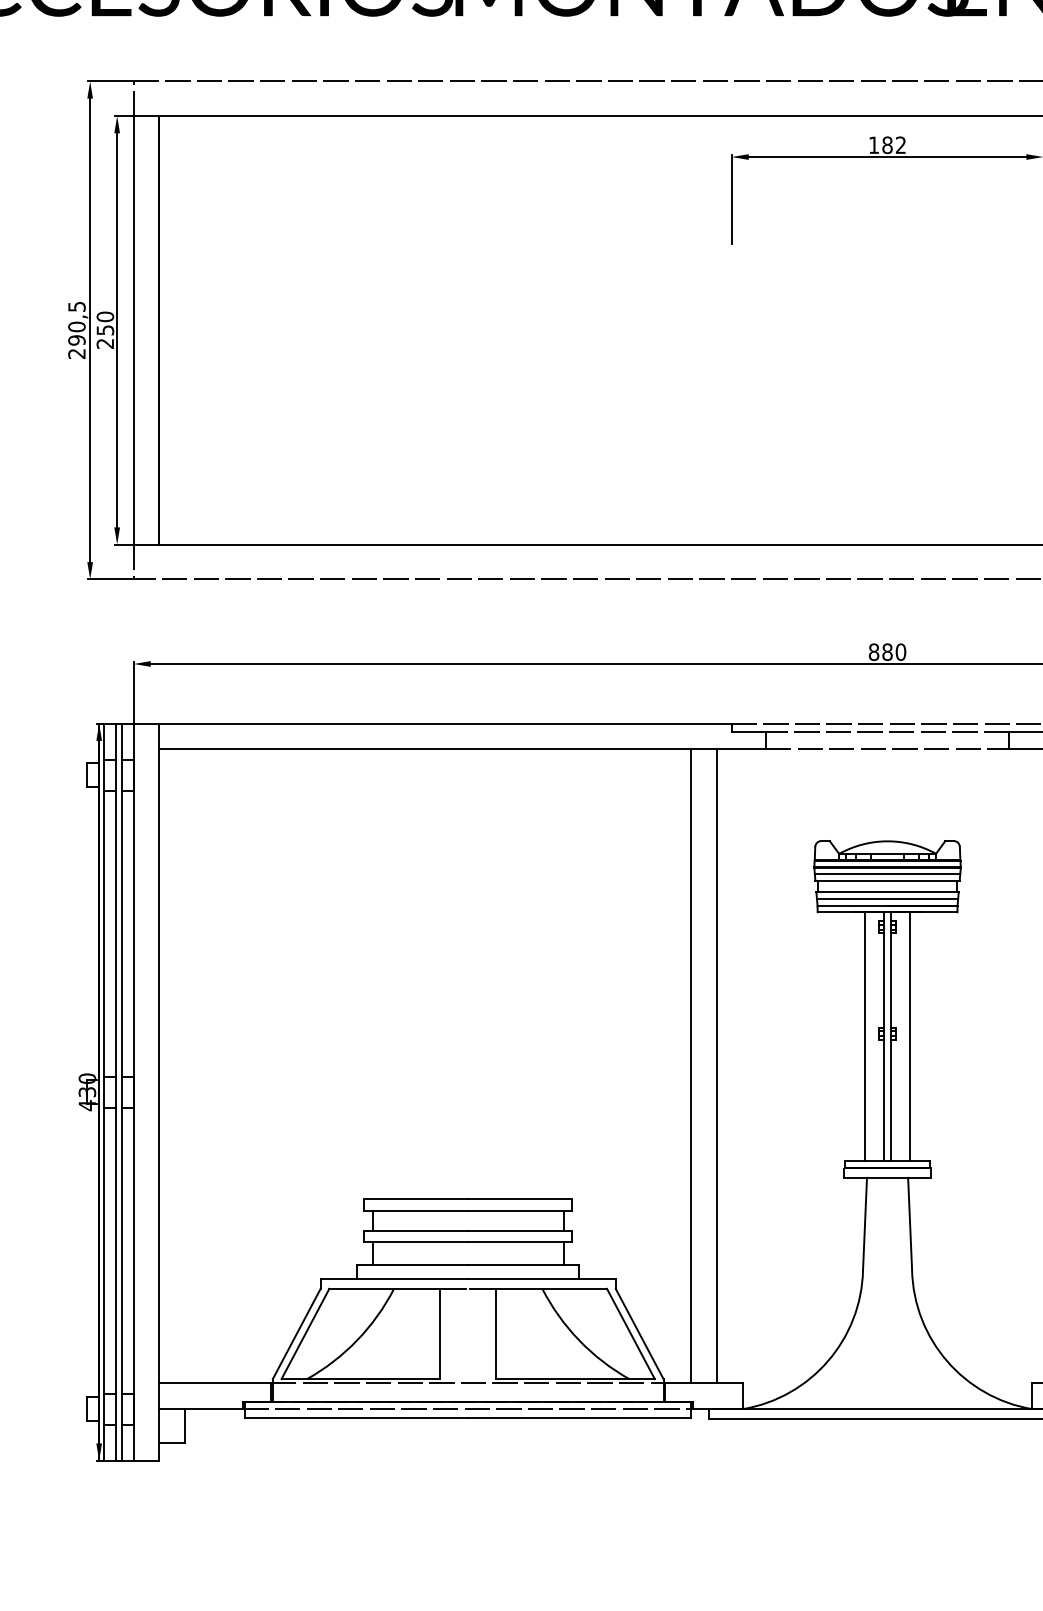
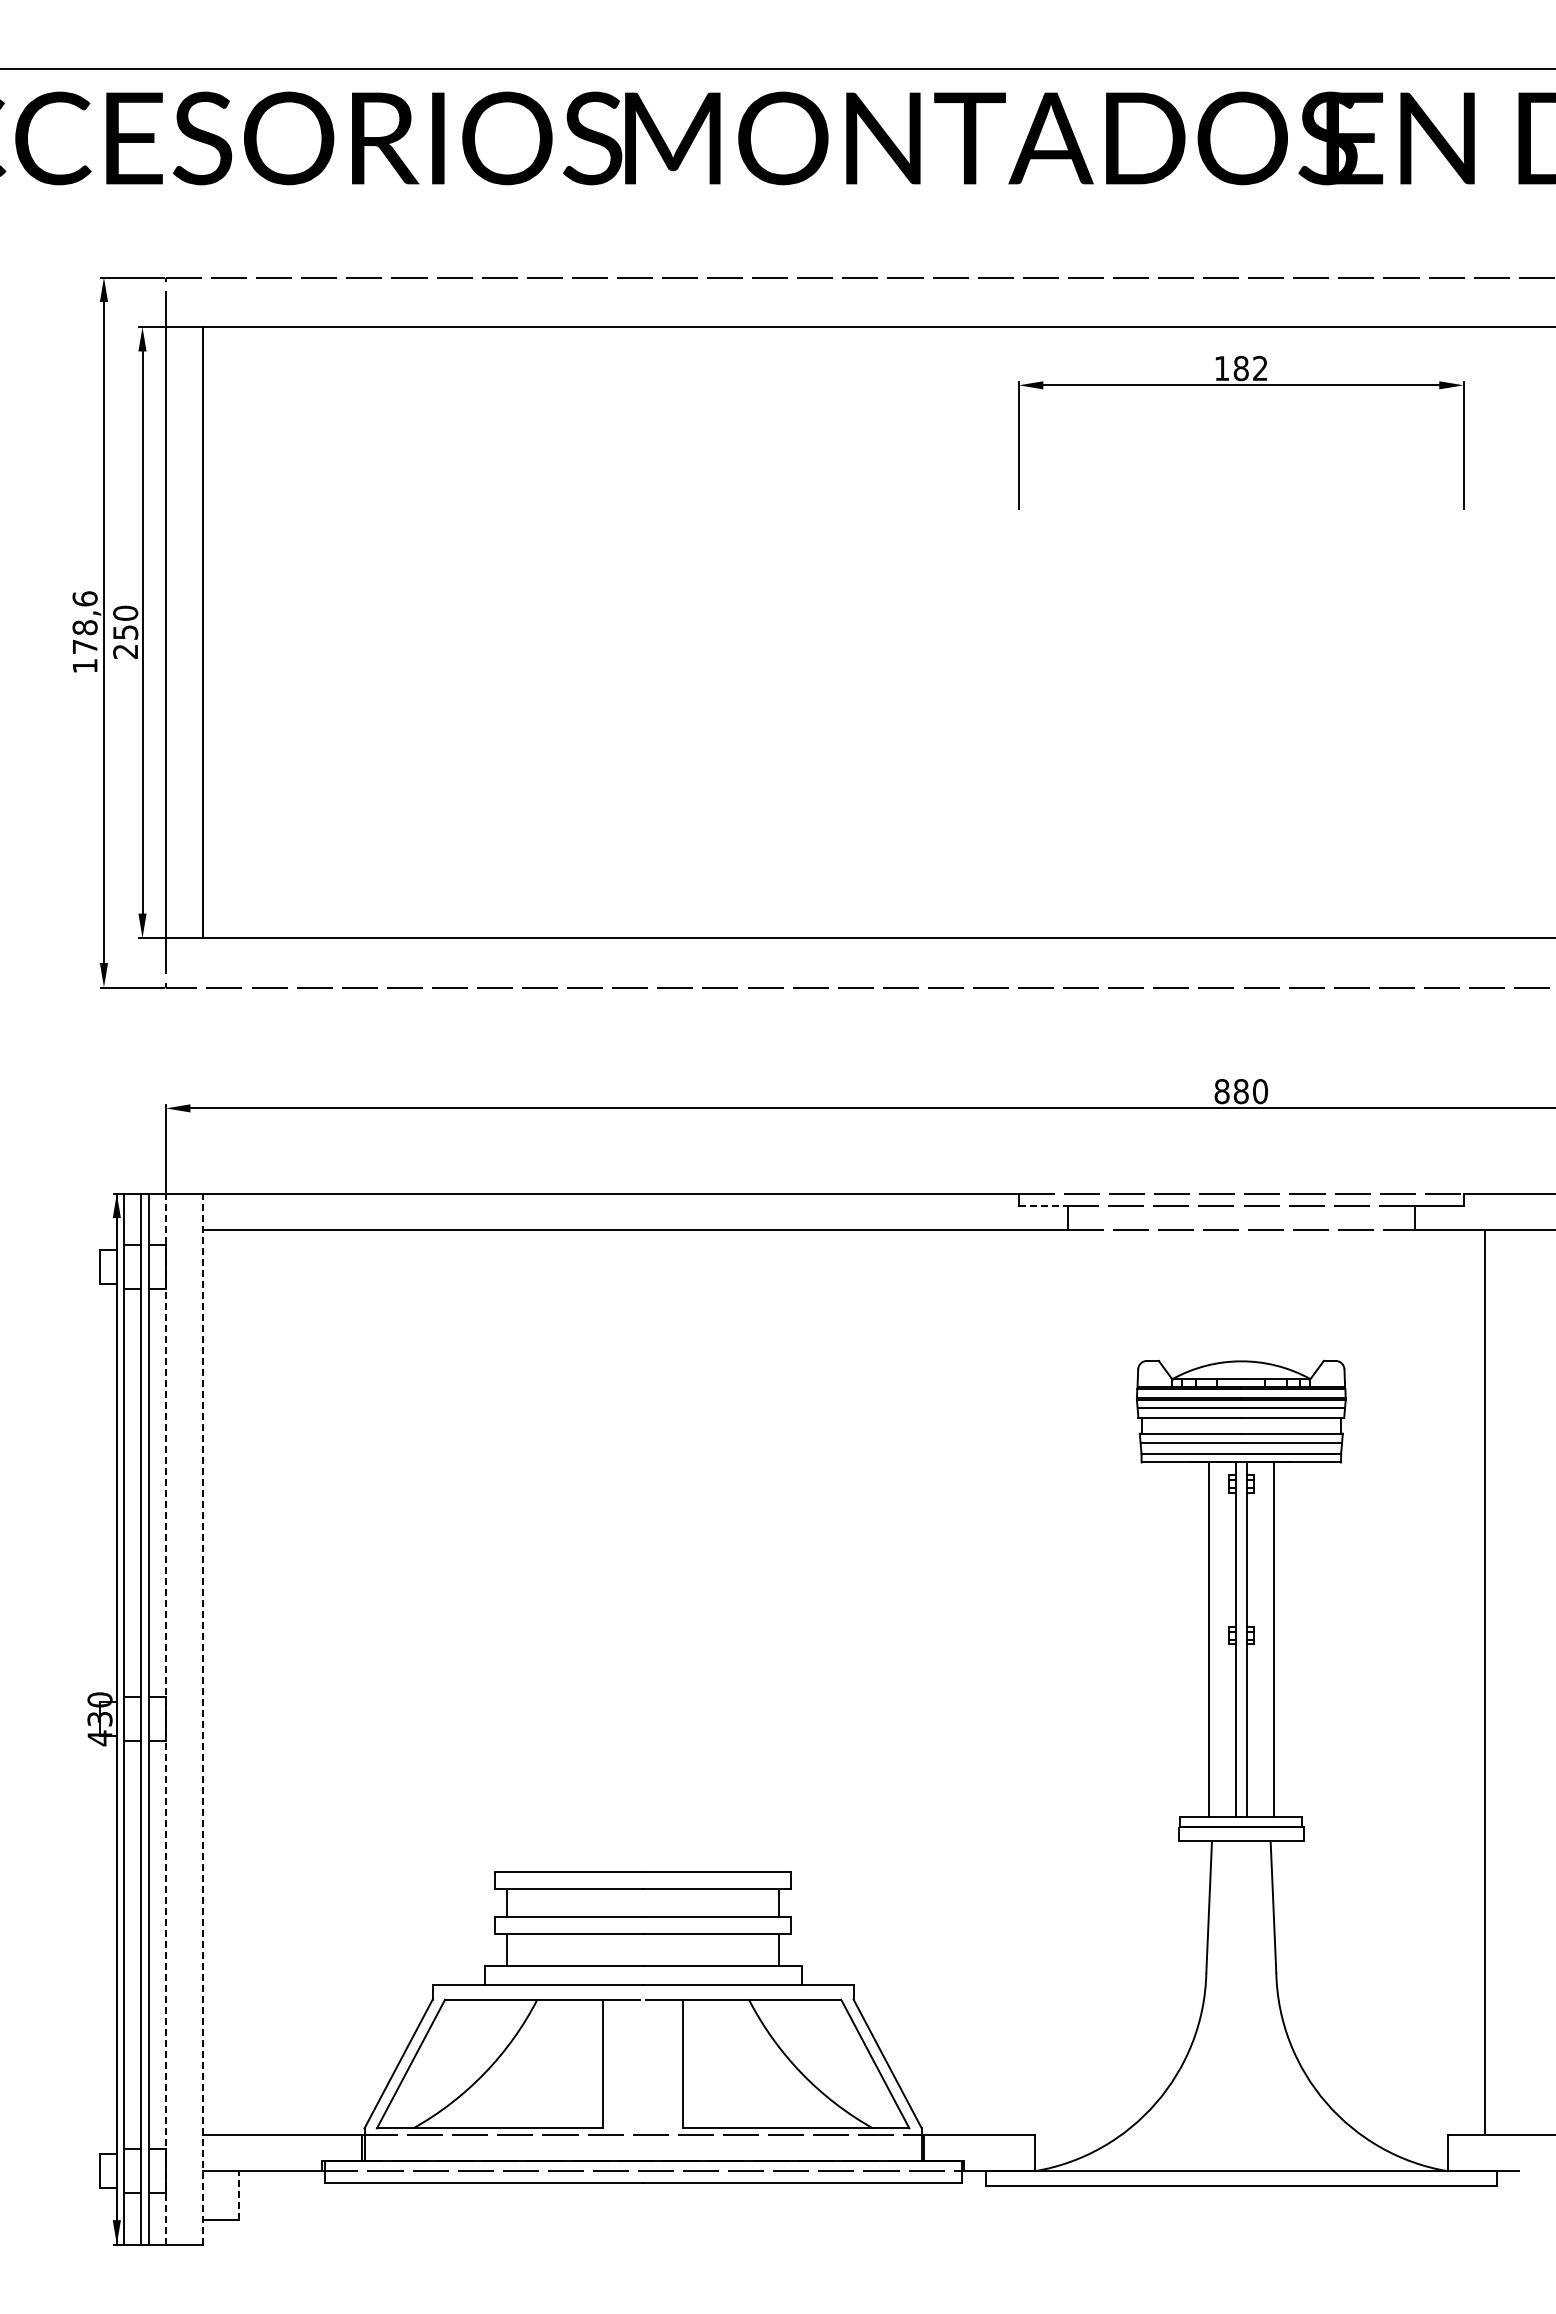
text: (76, 330) -> (84, 632), 290,5 -> 178,6
line: (748, 732) -> (1043, 1205), solid -> dashed
line: (691, 1066) -> (961, 1682), removed
line: (716, 1066) -> (997, 1682), removed
line: (133, 1091) -> (165, 1718), solid -> dashed
line: (159, 1091) -> (202, 1718), solid -> dashed
line: (185, 1426) -> (239, 2195), solid -> dashed

